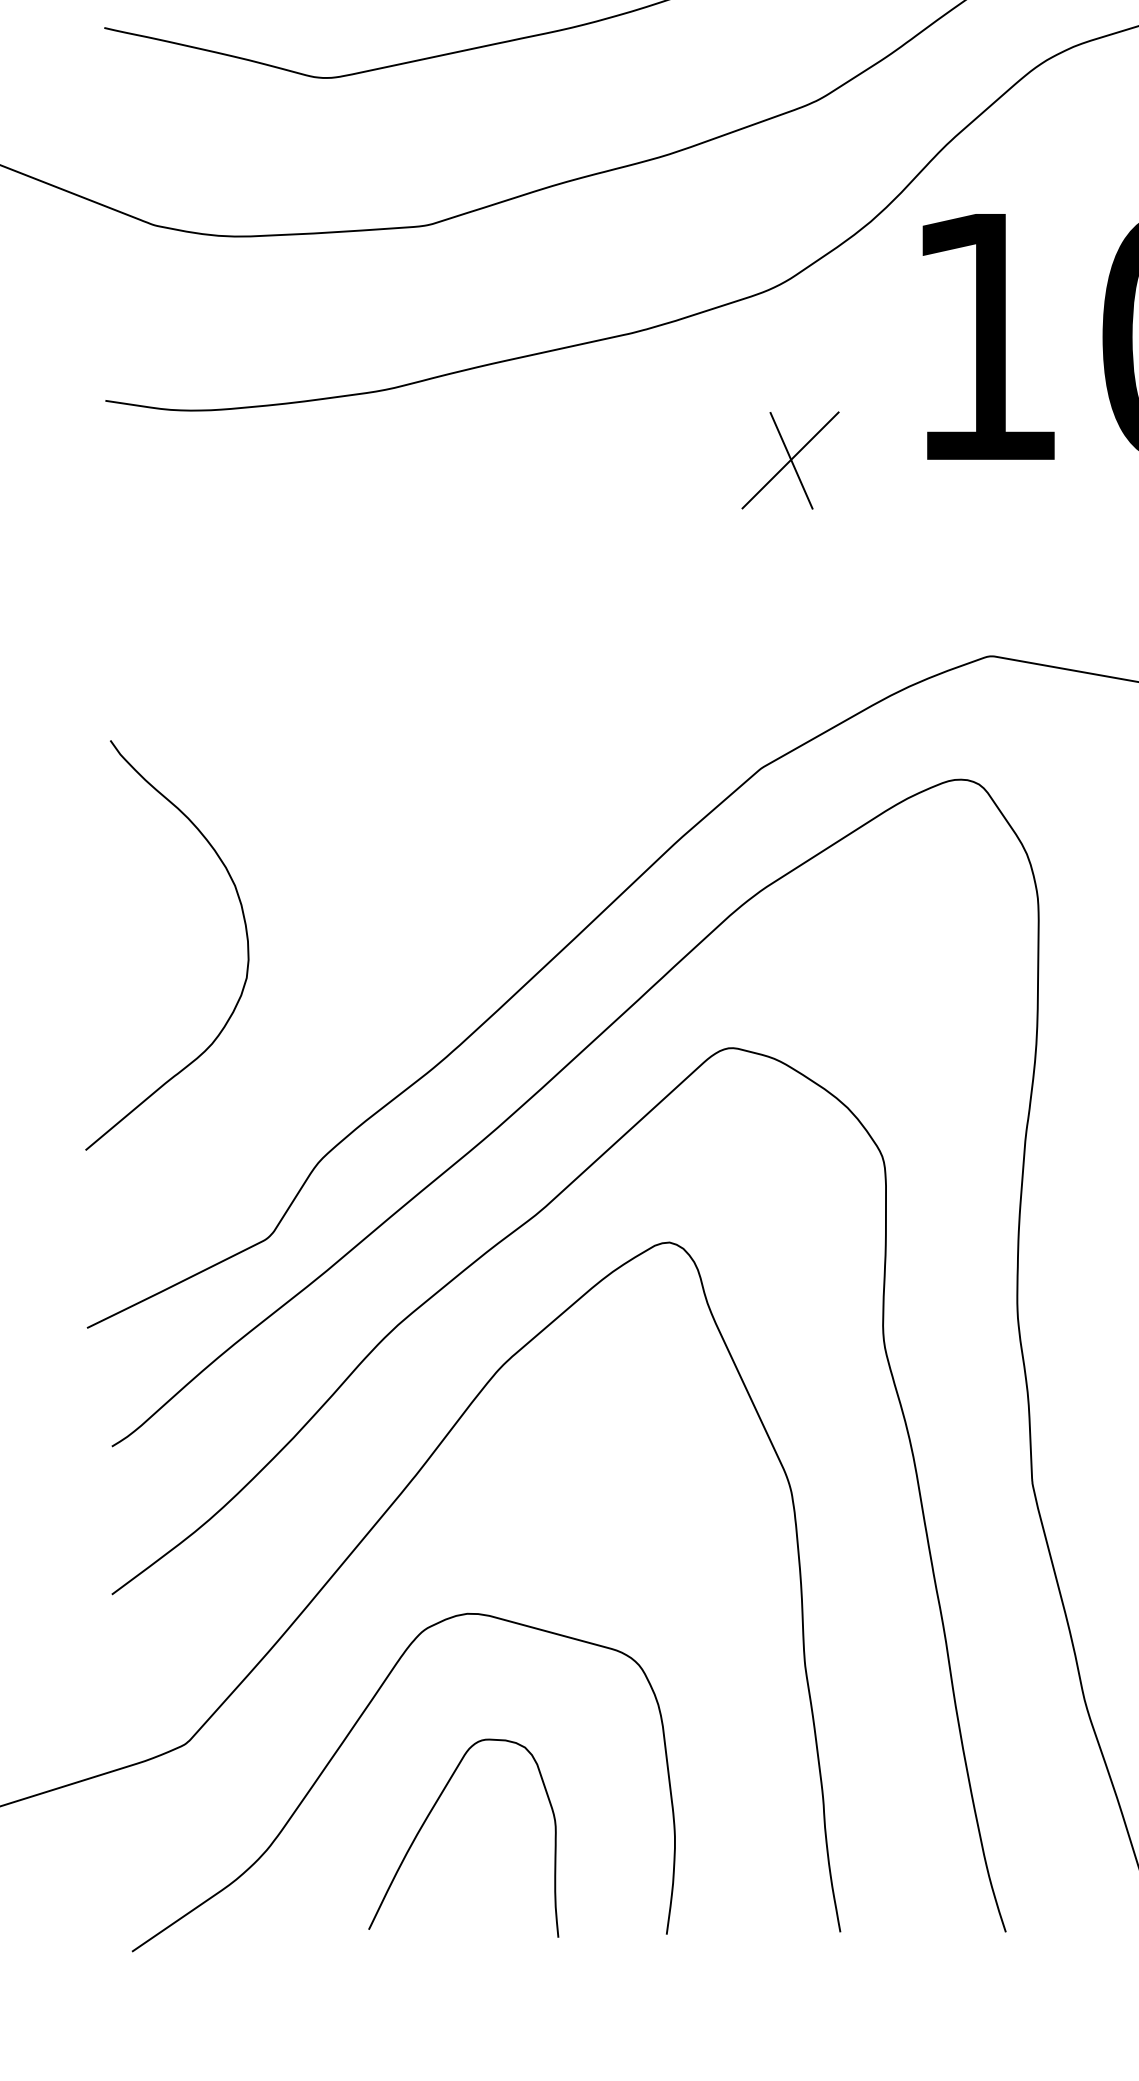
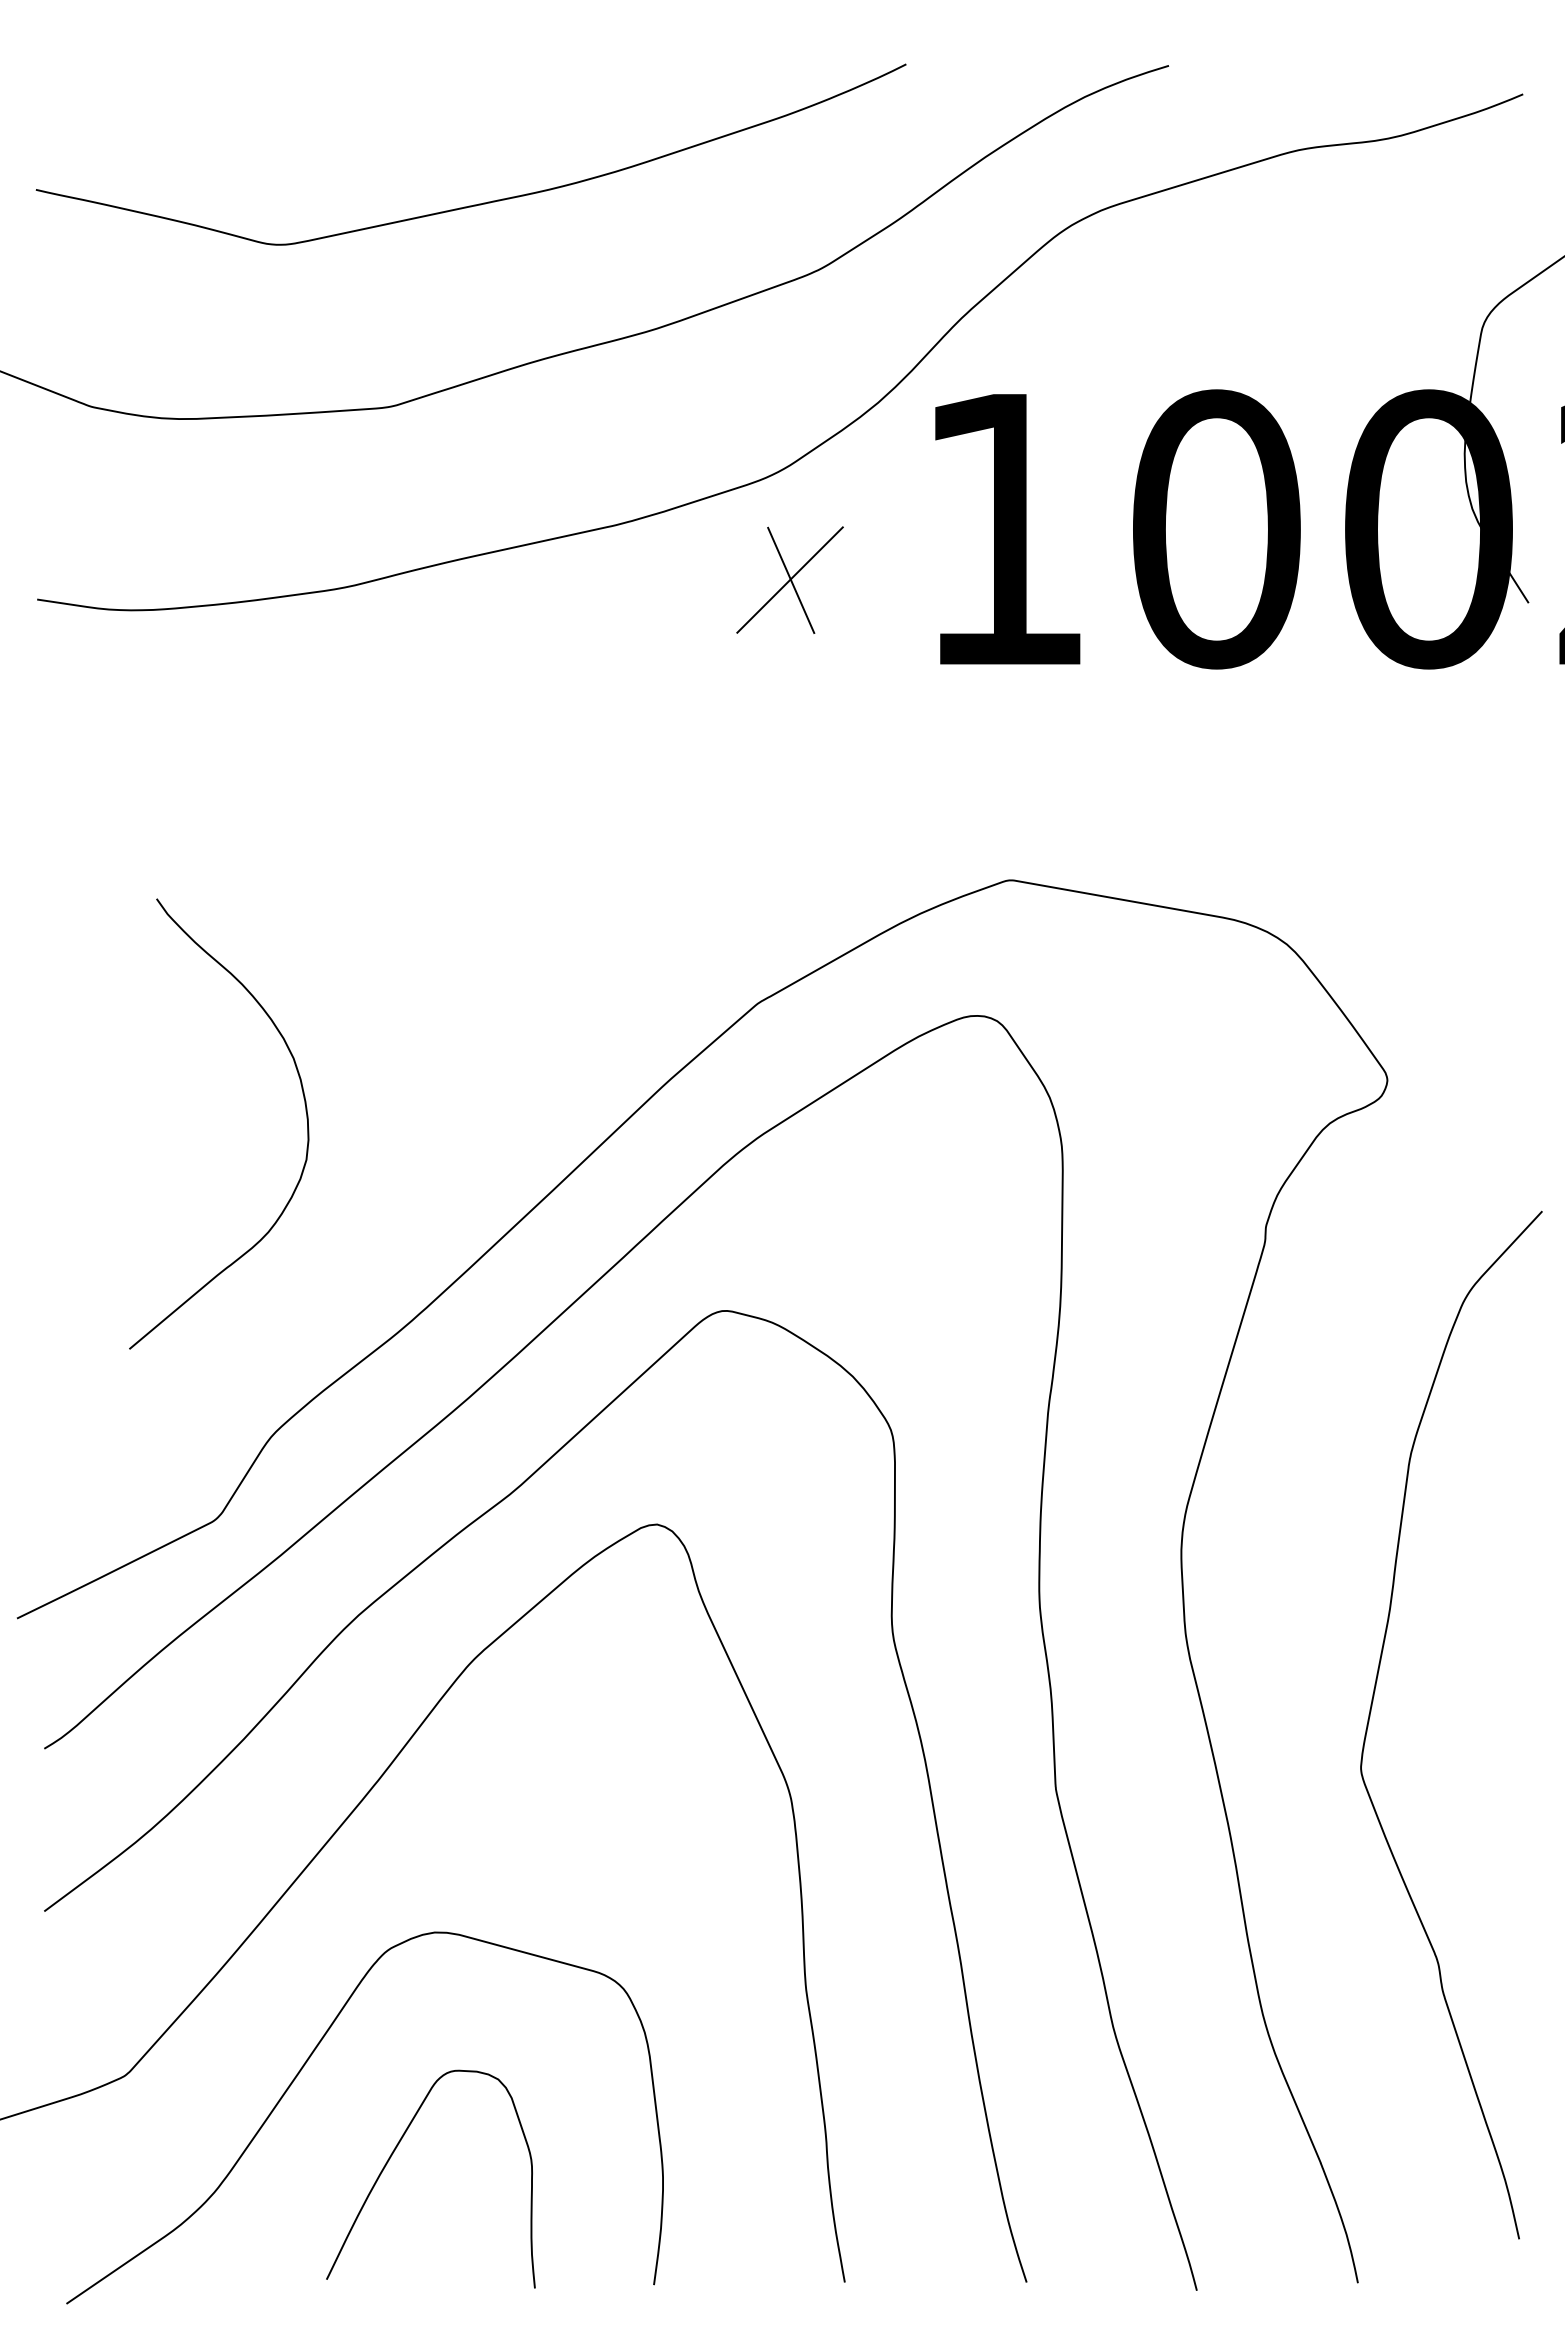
part: (790, 459) -> (789, 579), moved
curve: (245, 934) -> (305, 1111), moved

